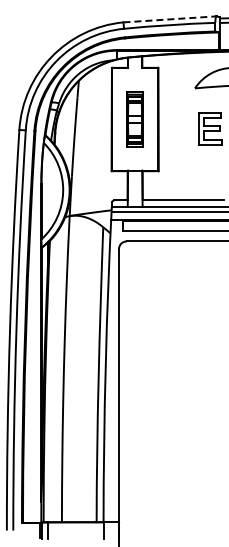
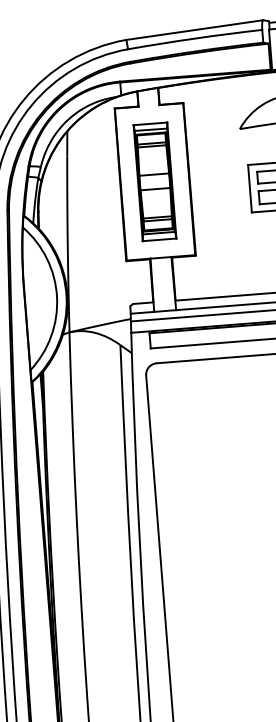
line: (169, 19) -> (194, 30), dashed -> solid
part: (134, 119) -> (154, 182), size x1.43

